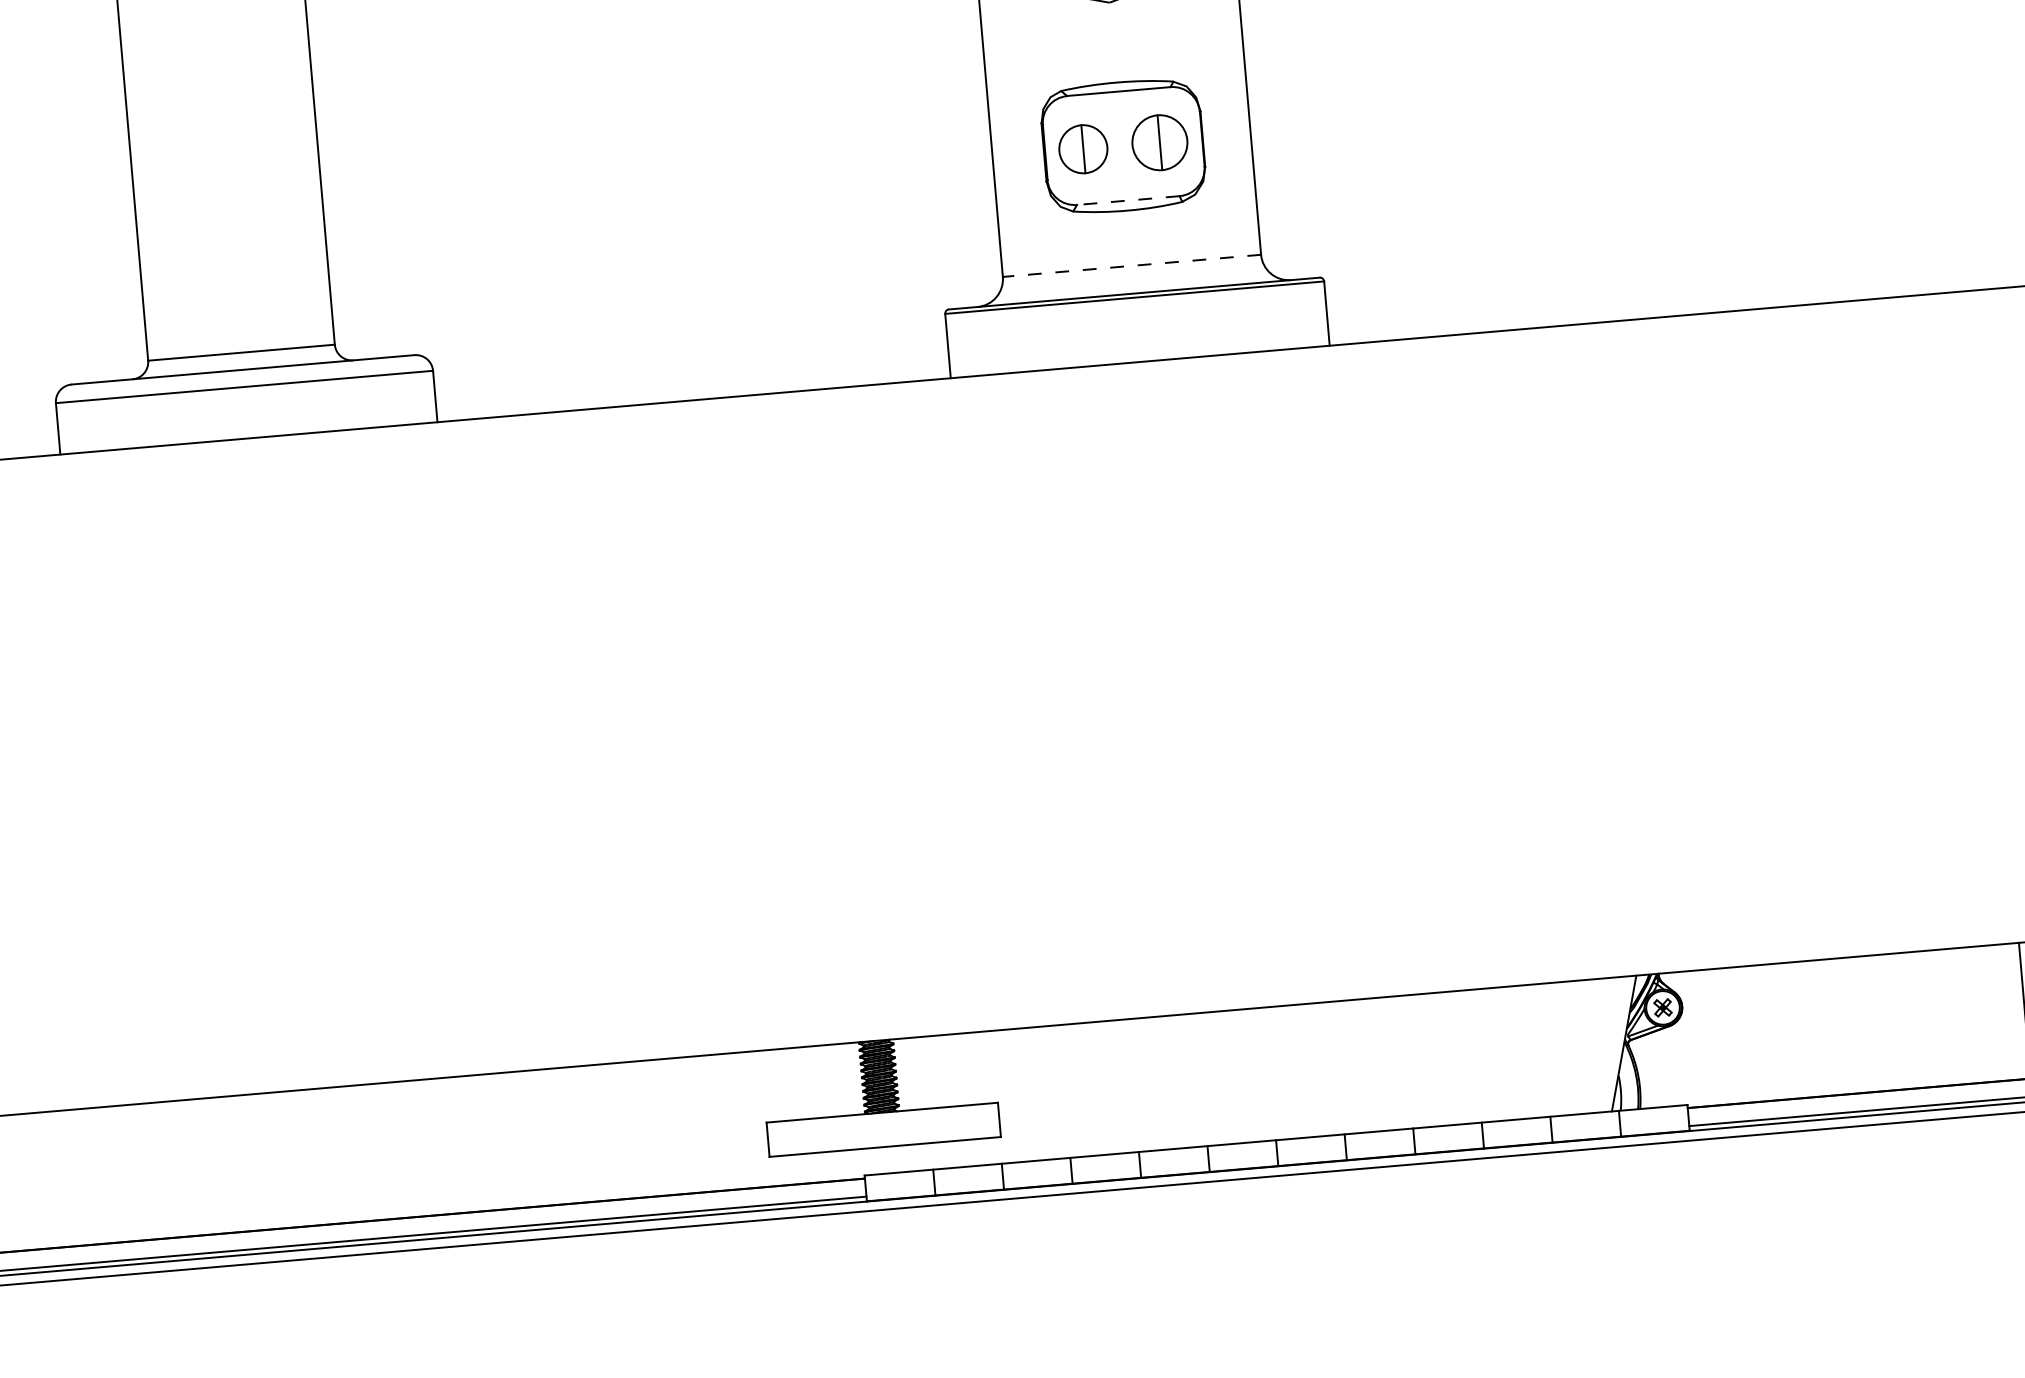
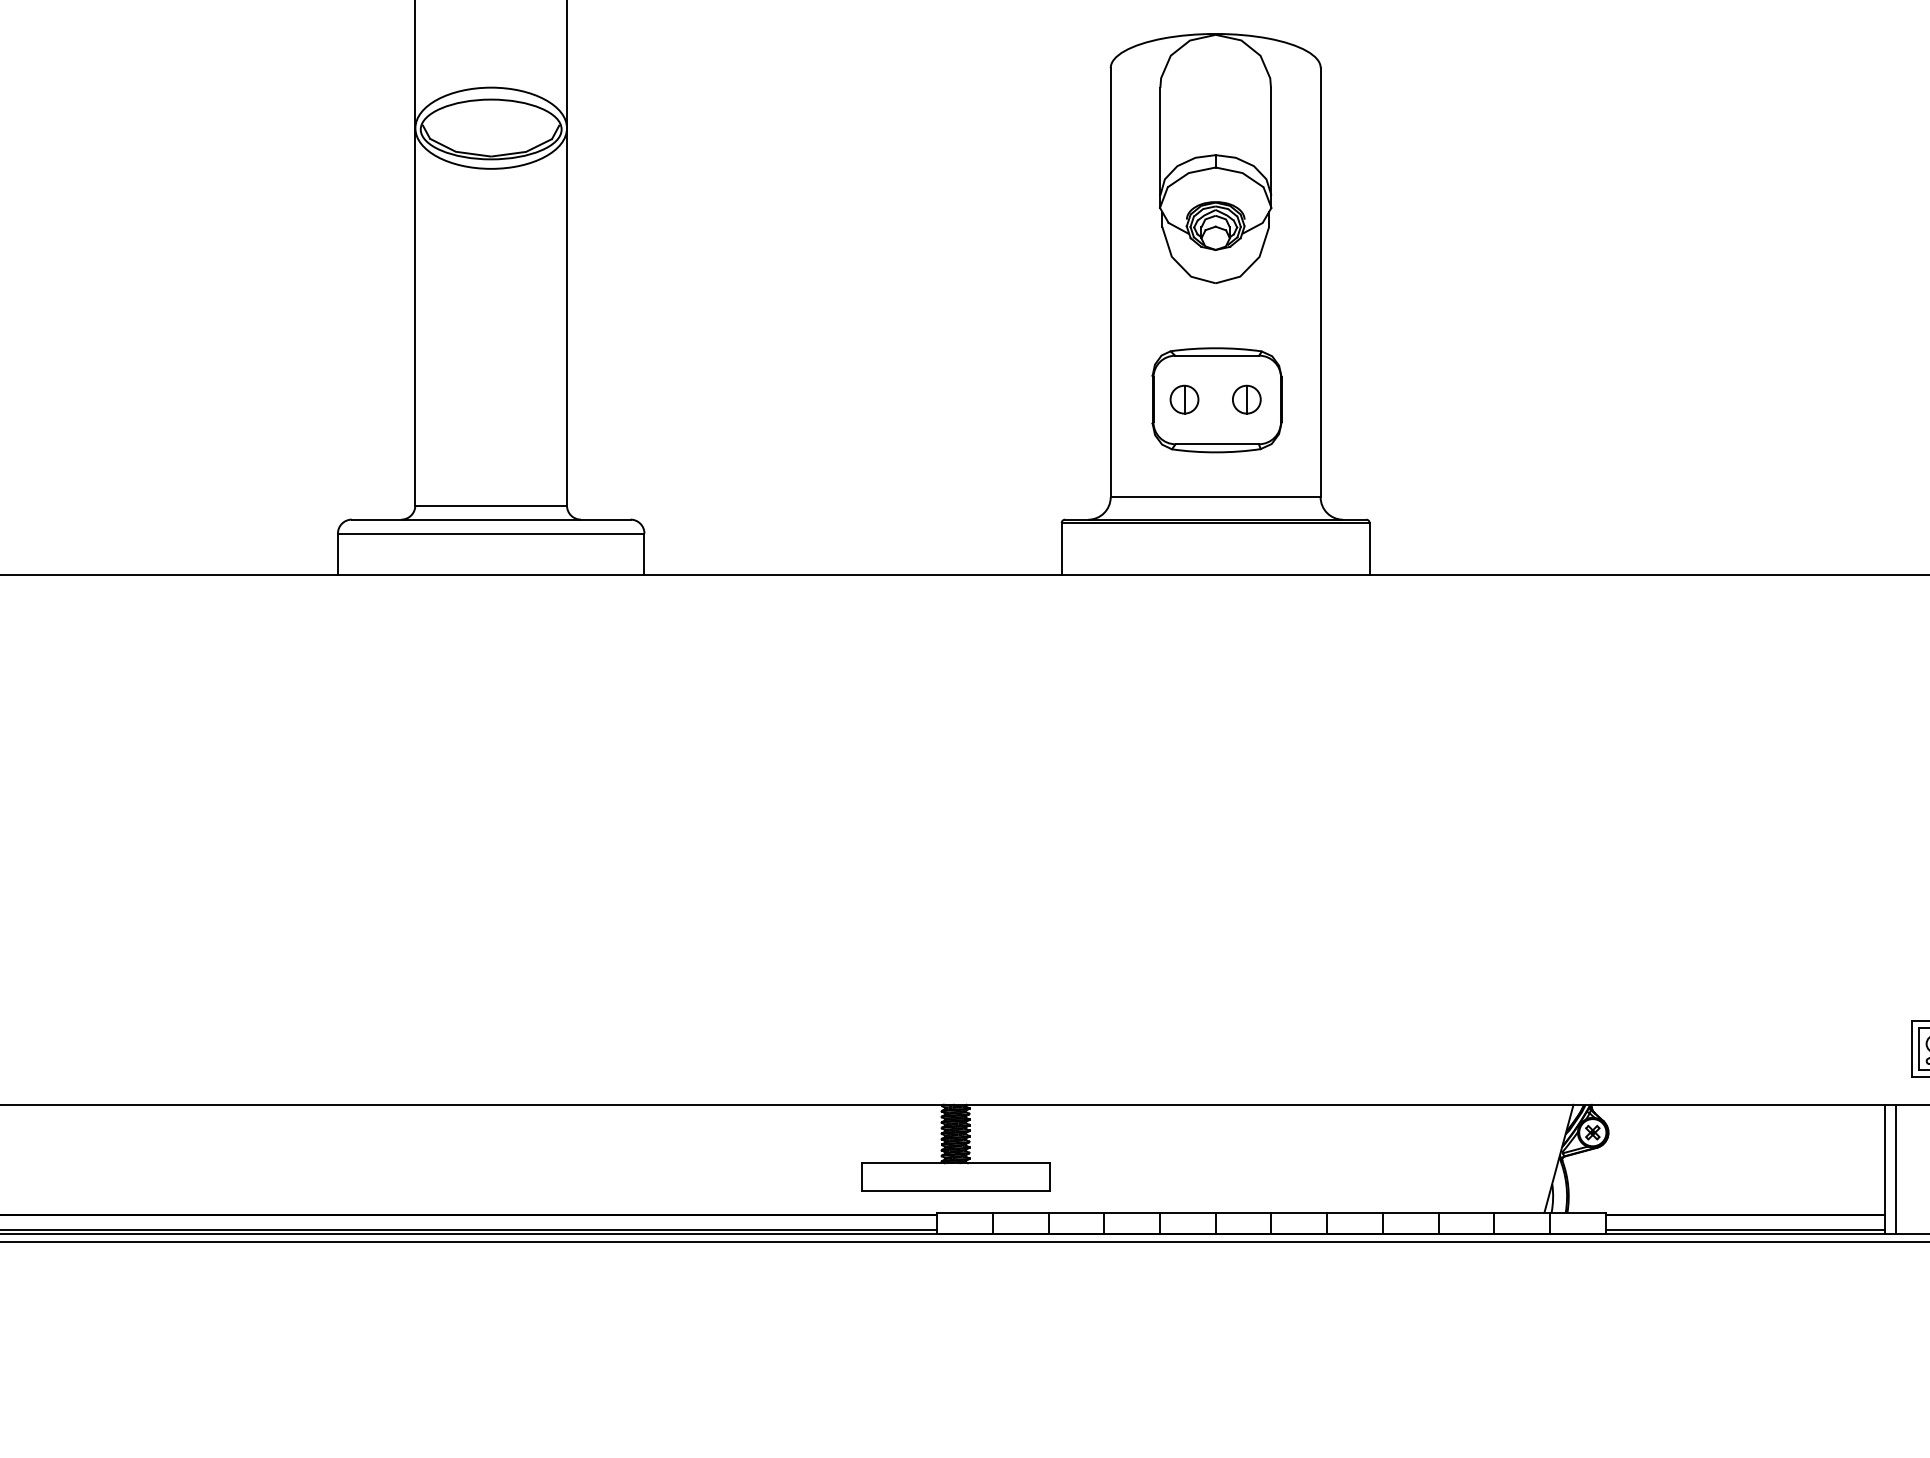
part: (1159, 142) -> (1246, 399), size x0.62
part: (1083, 148) -> (1184, 399), size x0.71
line: (1128, 200) -> (1217, 444), dashed -> solid
line: (1131, 266) -> (1215, 497), dashed -> solid

